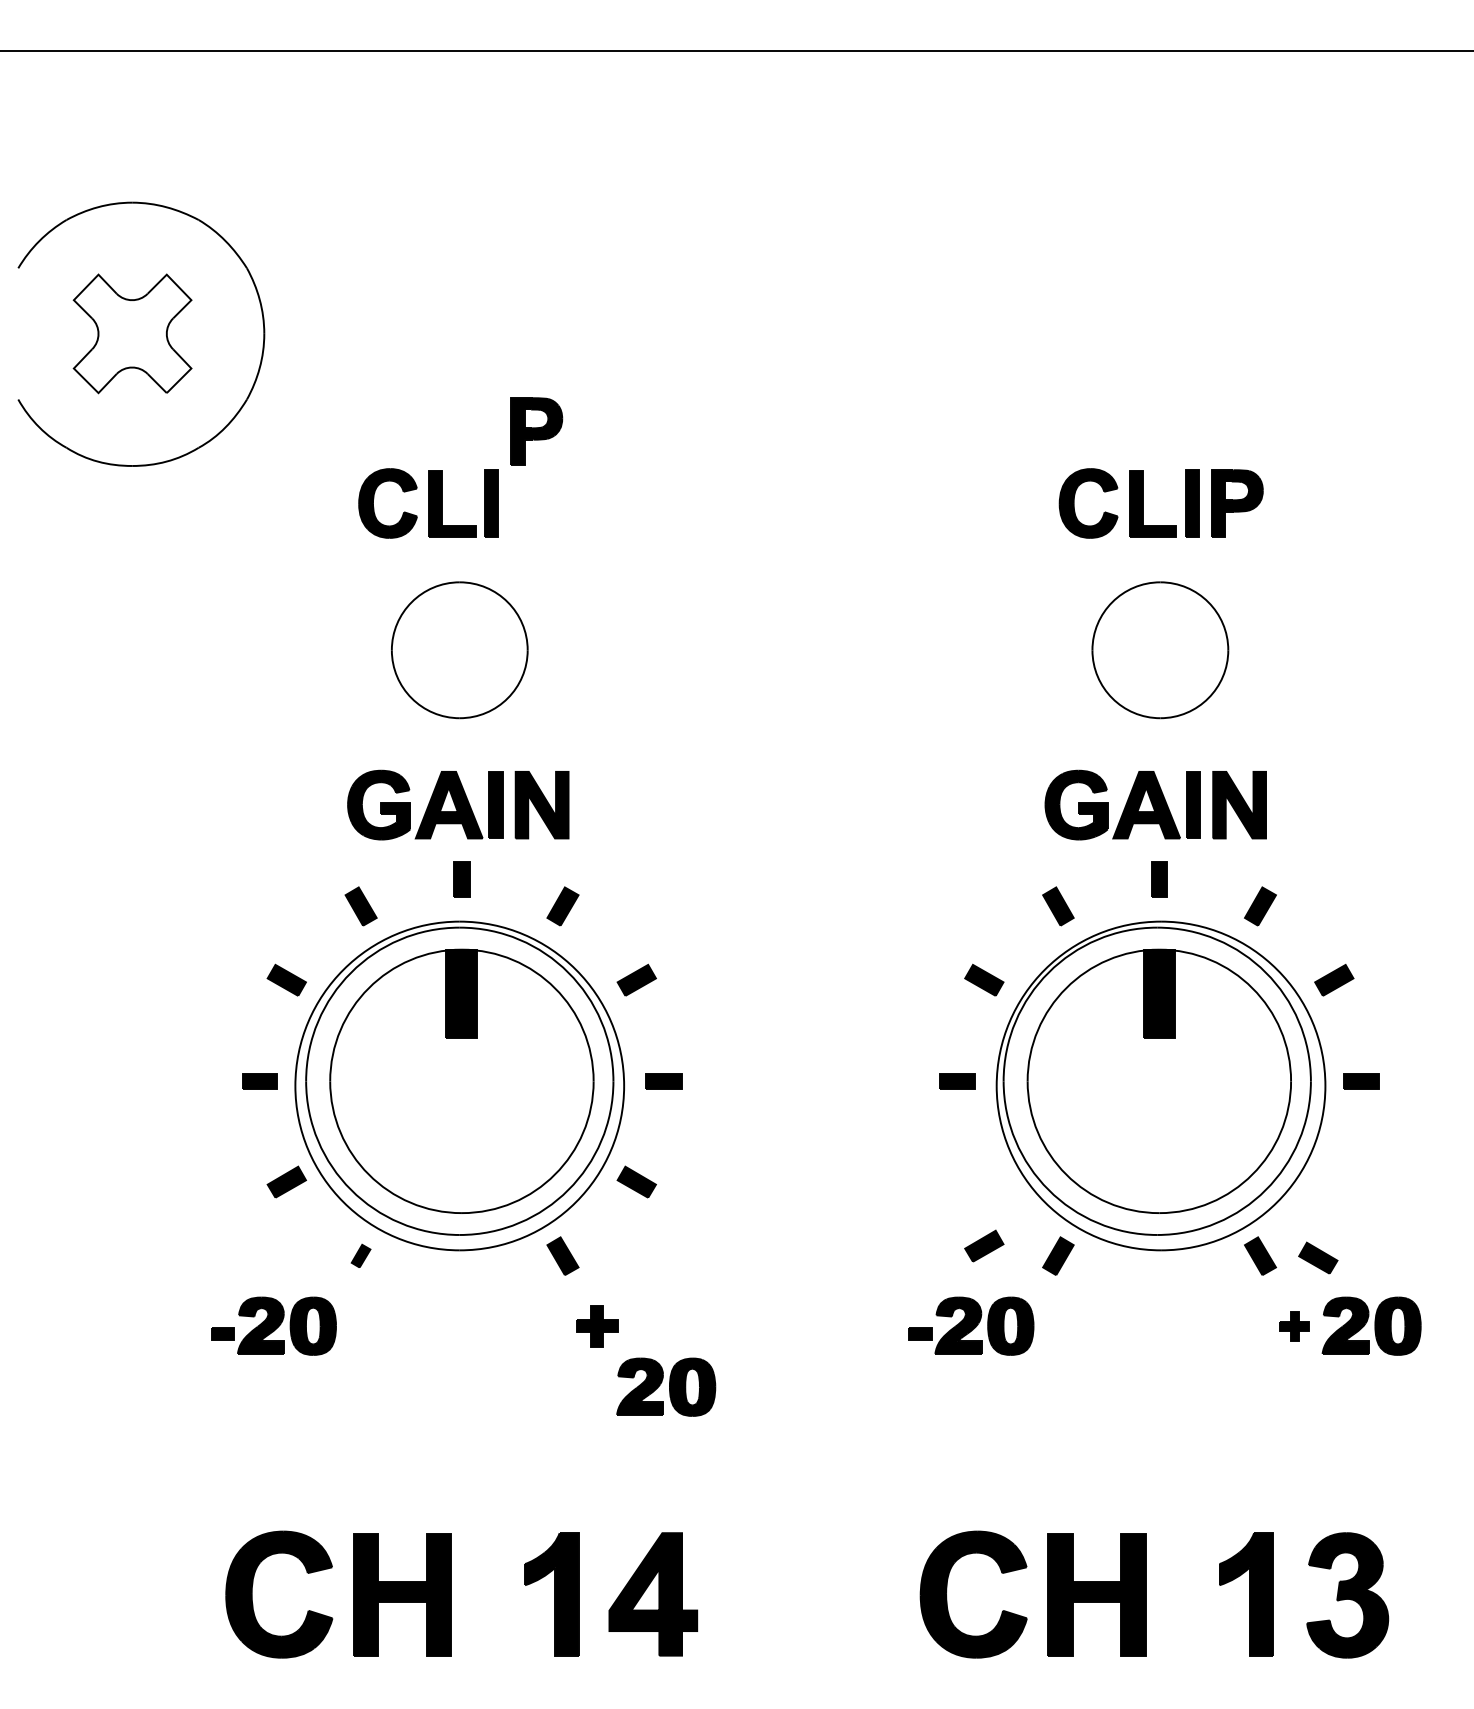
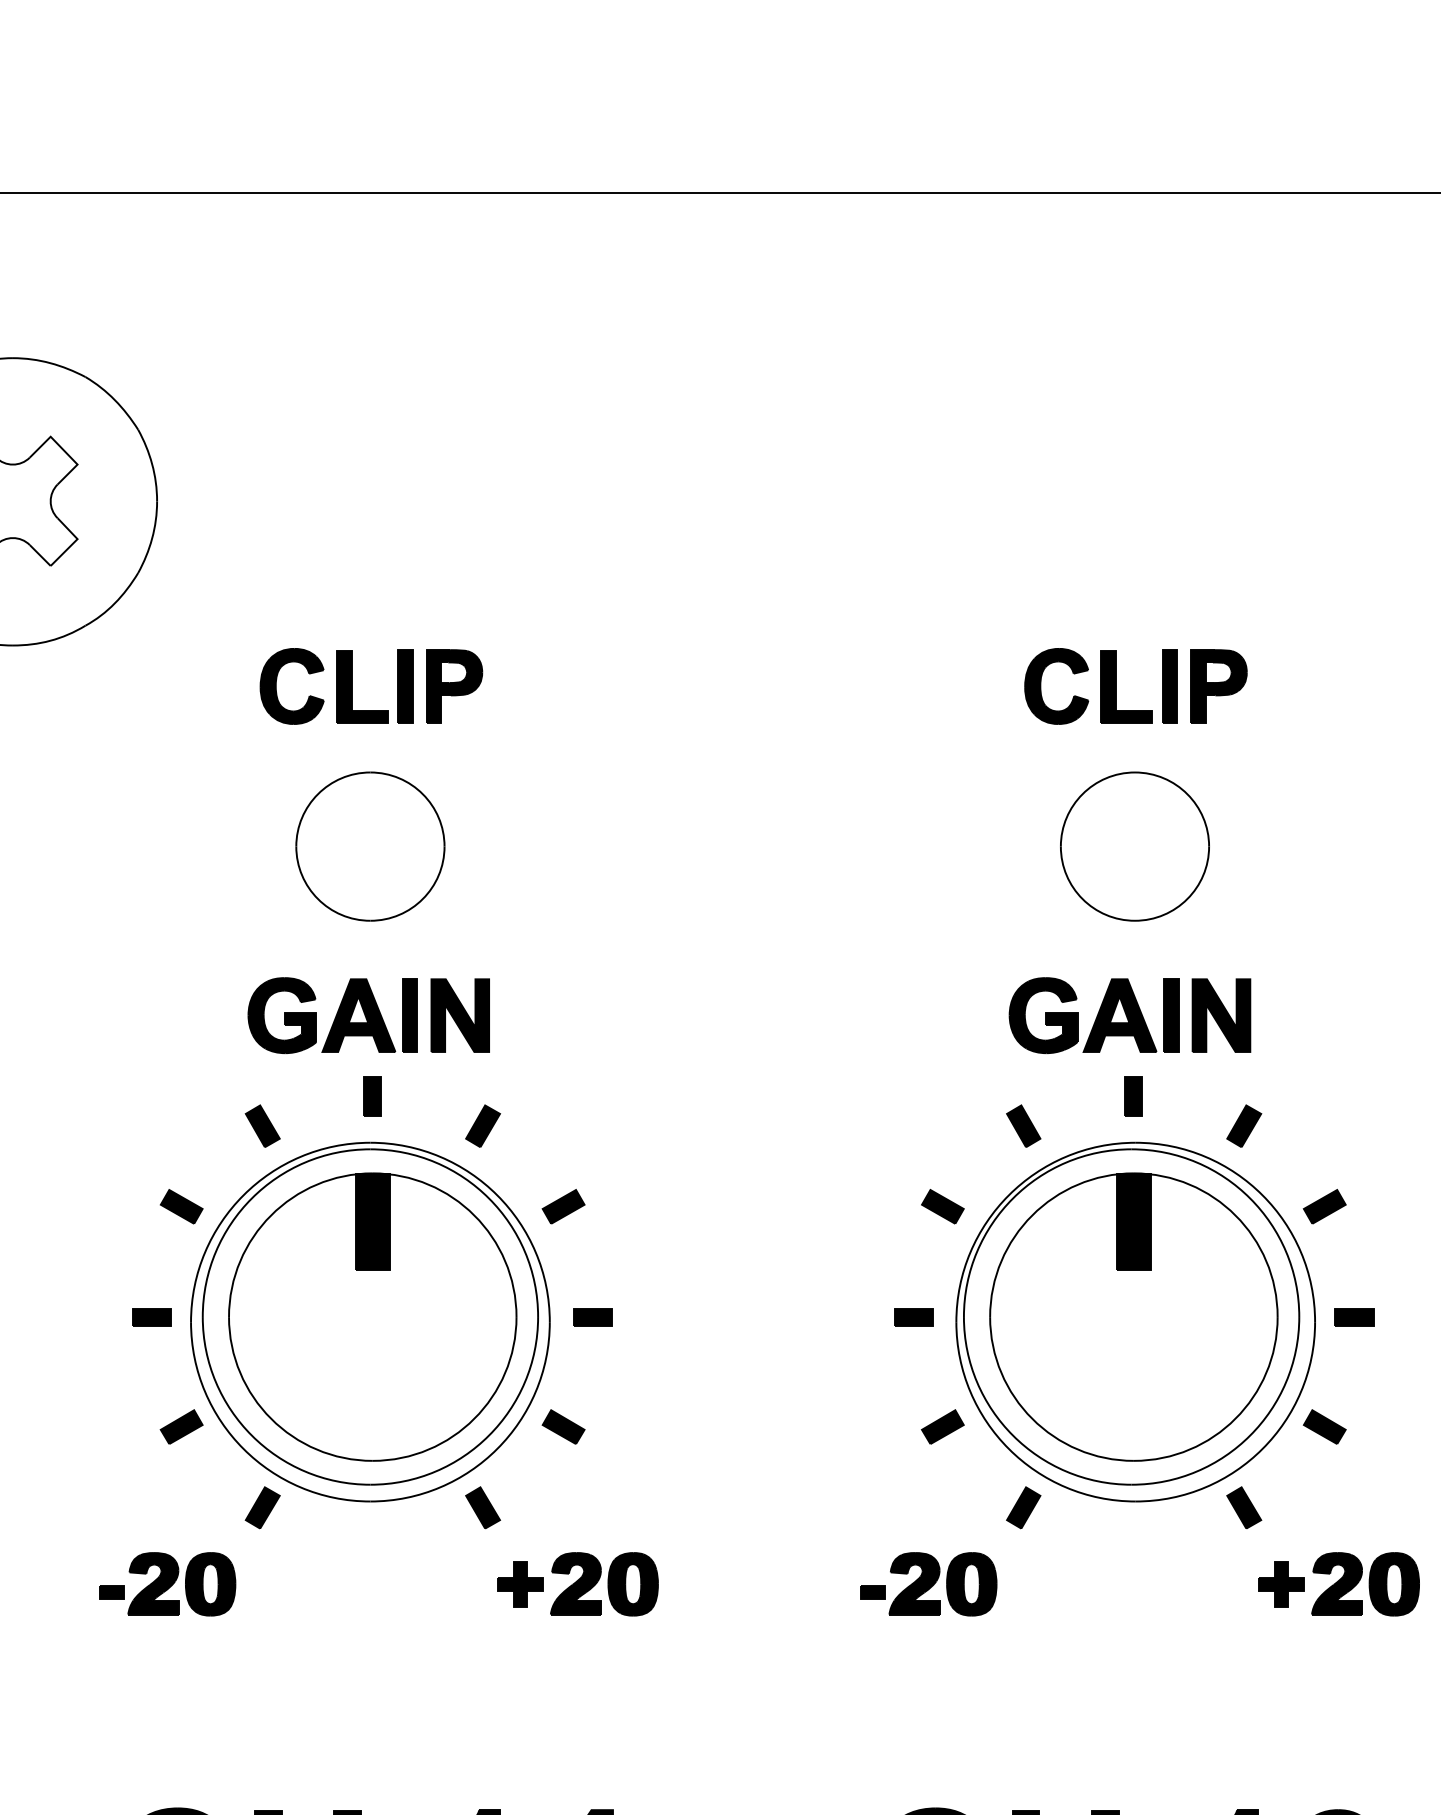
part: (536, 431) -> (454, 686), moved
part: (984, 1245) -> (943, 1426), moved
part: (360, 1255) -> (262, 1507), size x1.67
part: (1318, 1257) -> (1325, 1426), moved
part: (1294, 1326) -> (1281, 1584), size x1.43
part: (666, 1386) -> (604, 1583), moved

